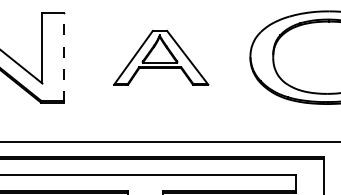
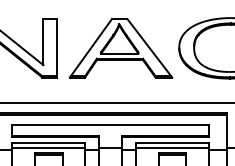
line: (63, 56) -> (57, 47), dashed -> solid
part: (160, 57) -> (120, 48), size x1.67

